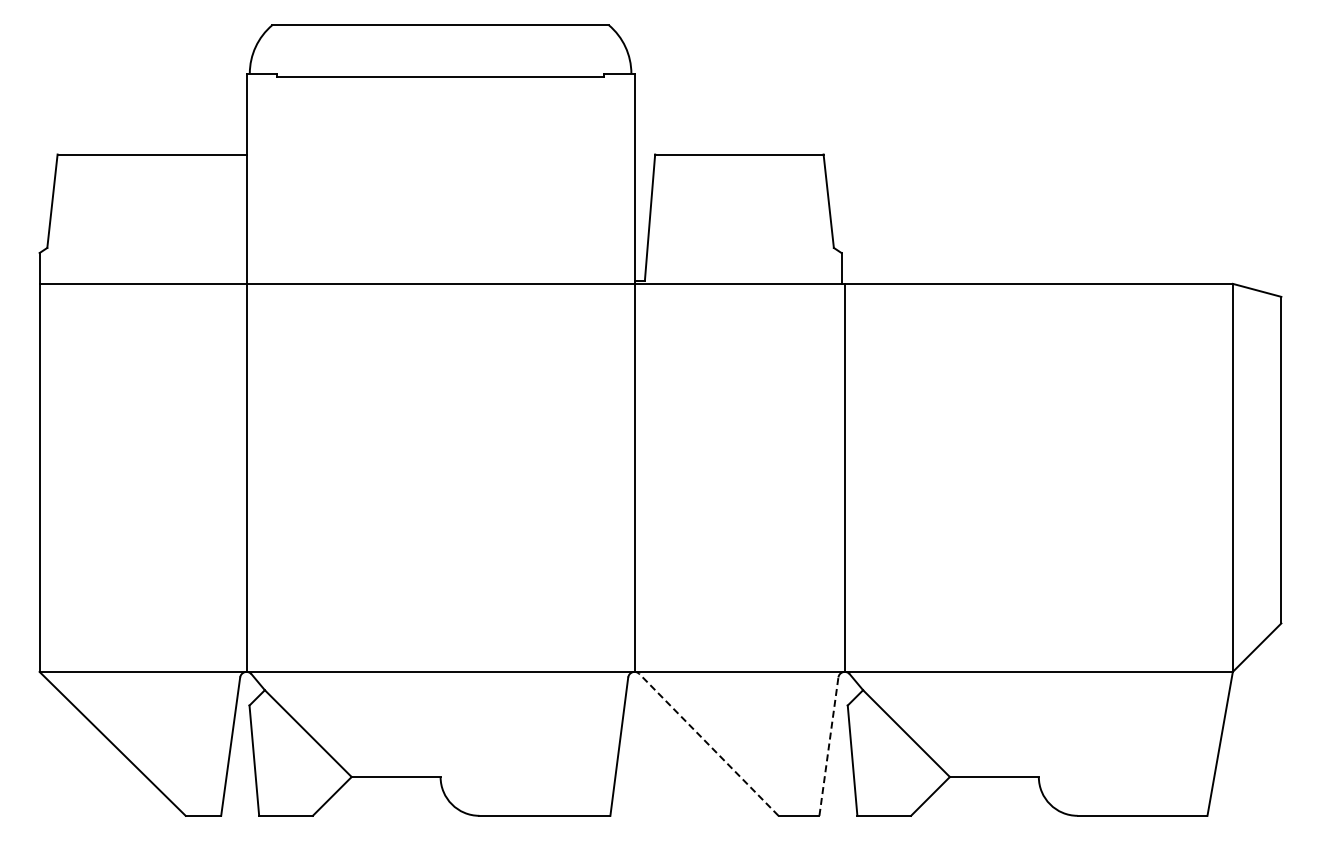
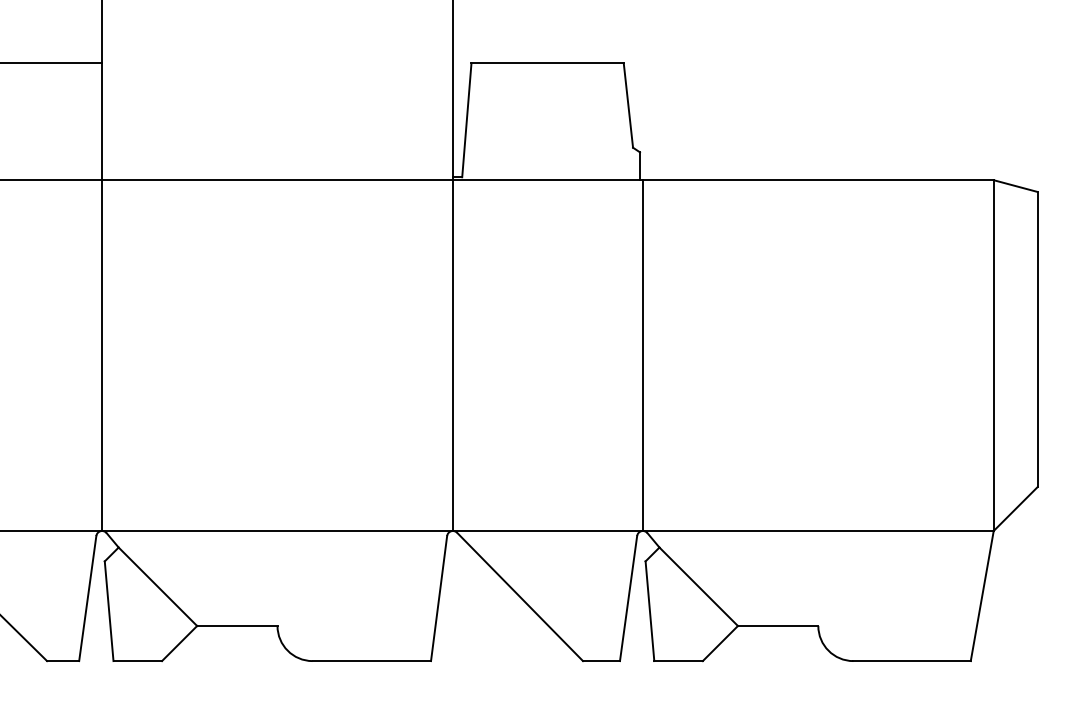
line: (708, 744) -> (519, 596), dashed -> solid
line: (828, 746) -> (628, 598), dashed -> solid

